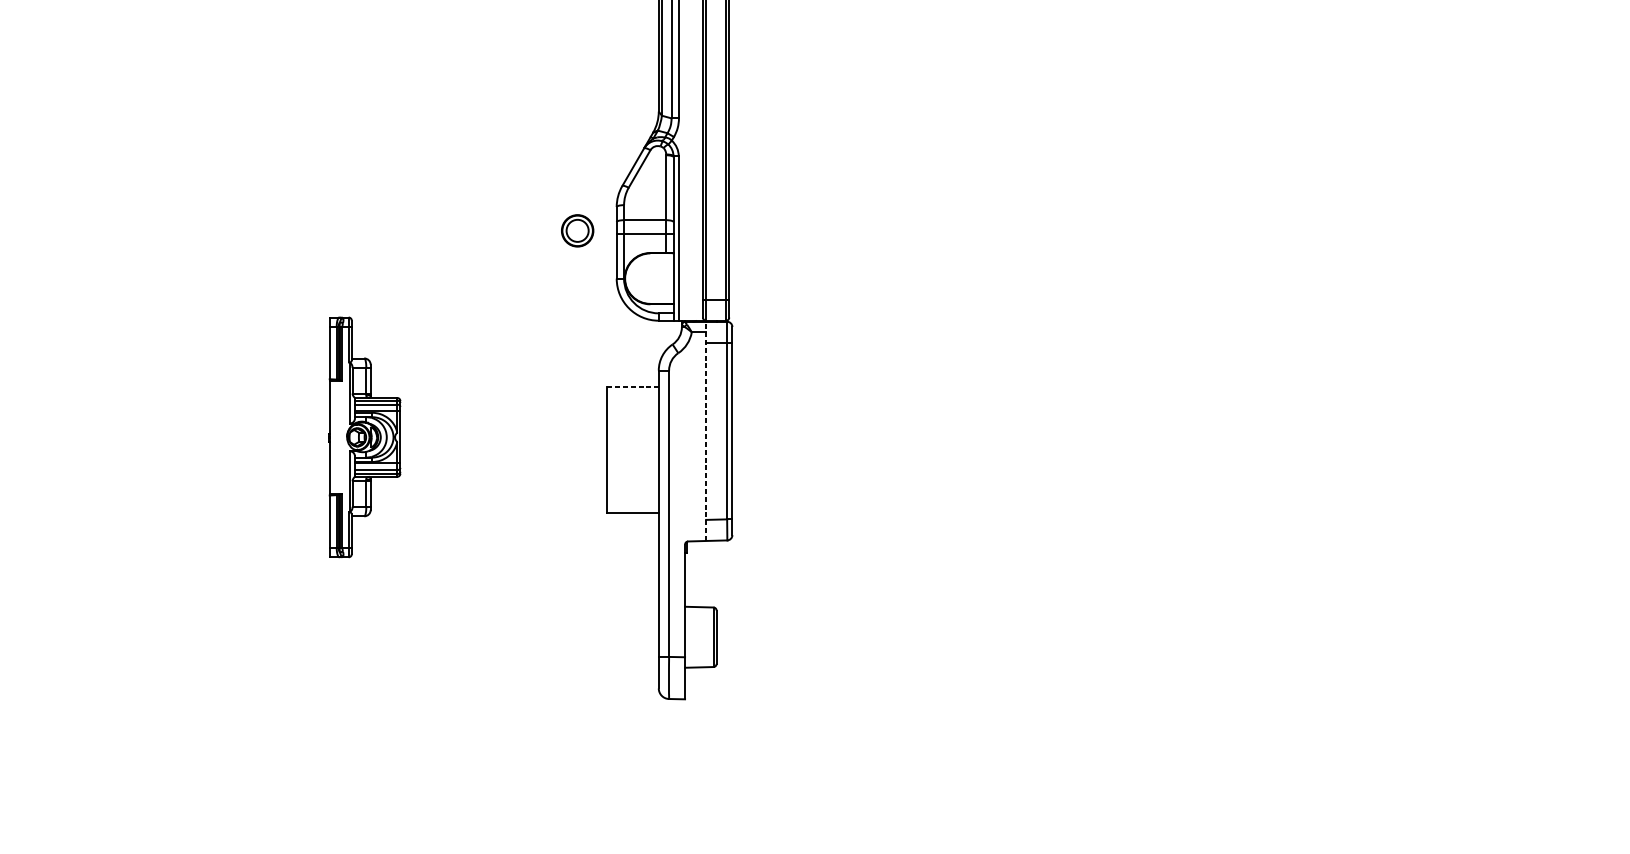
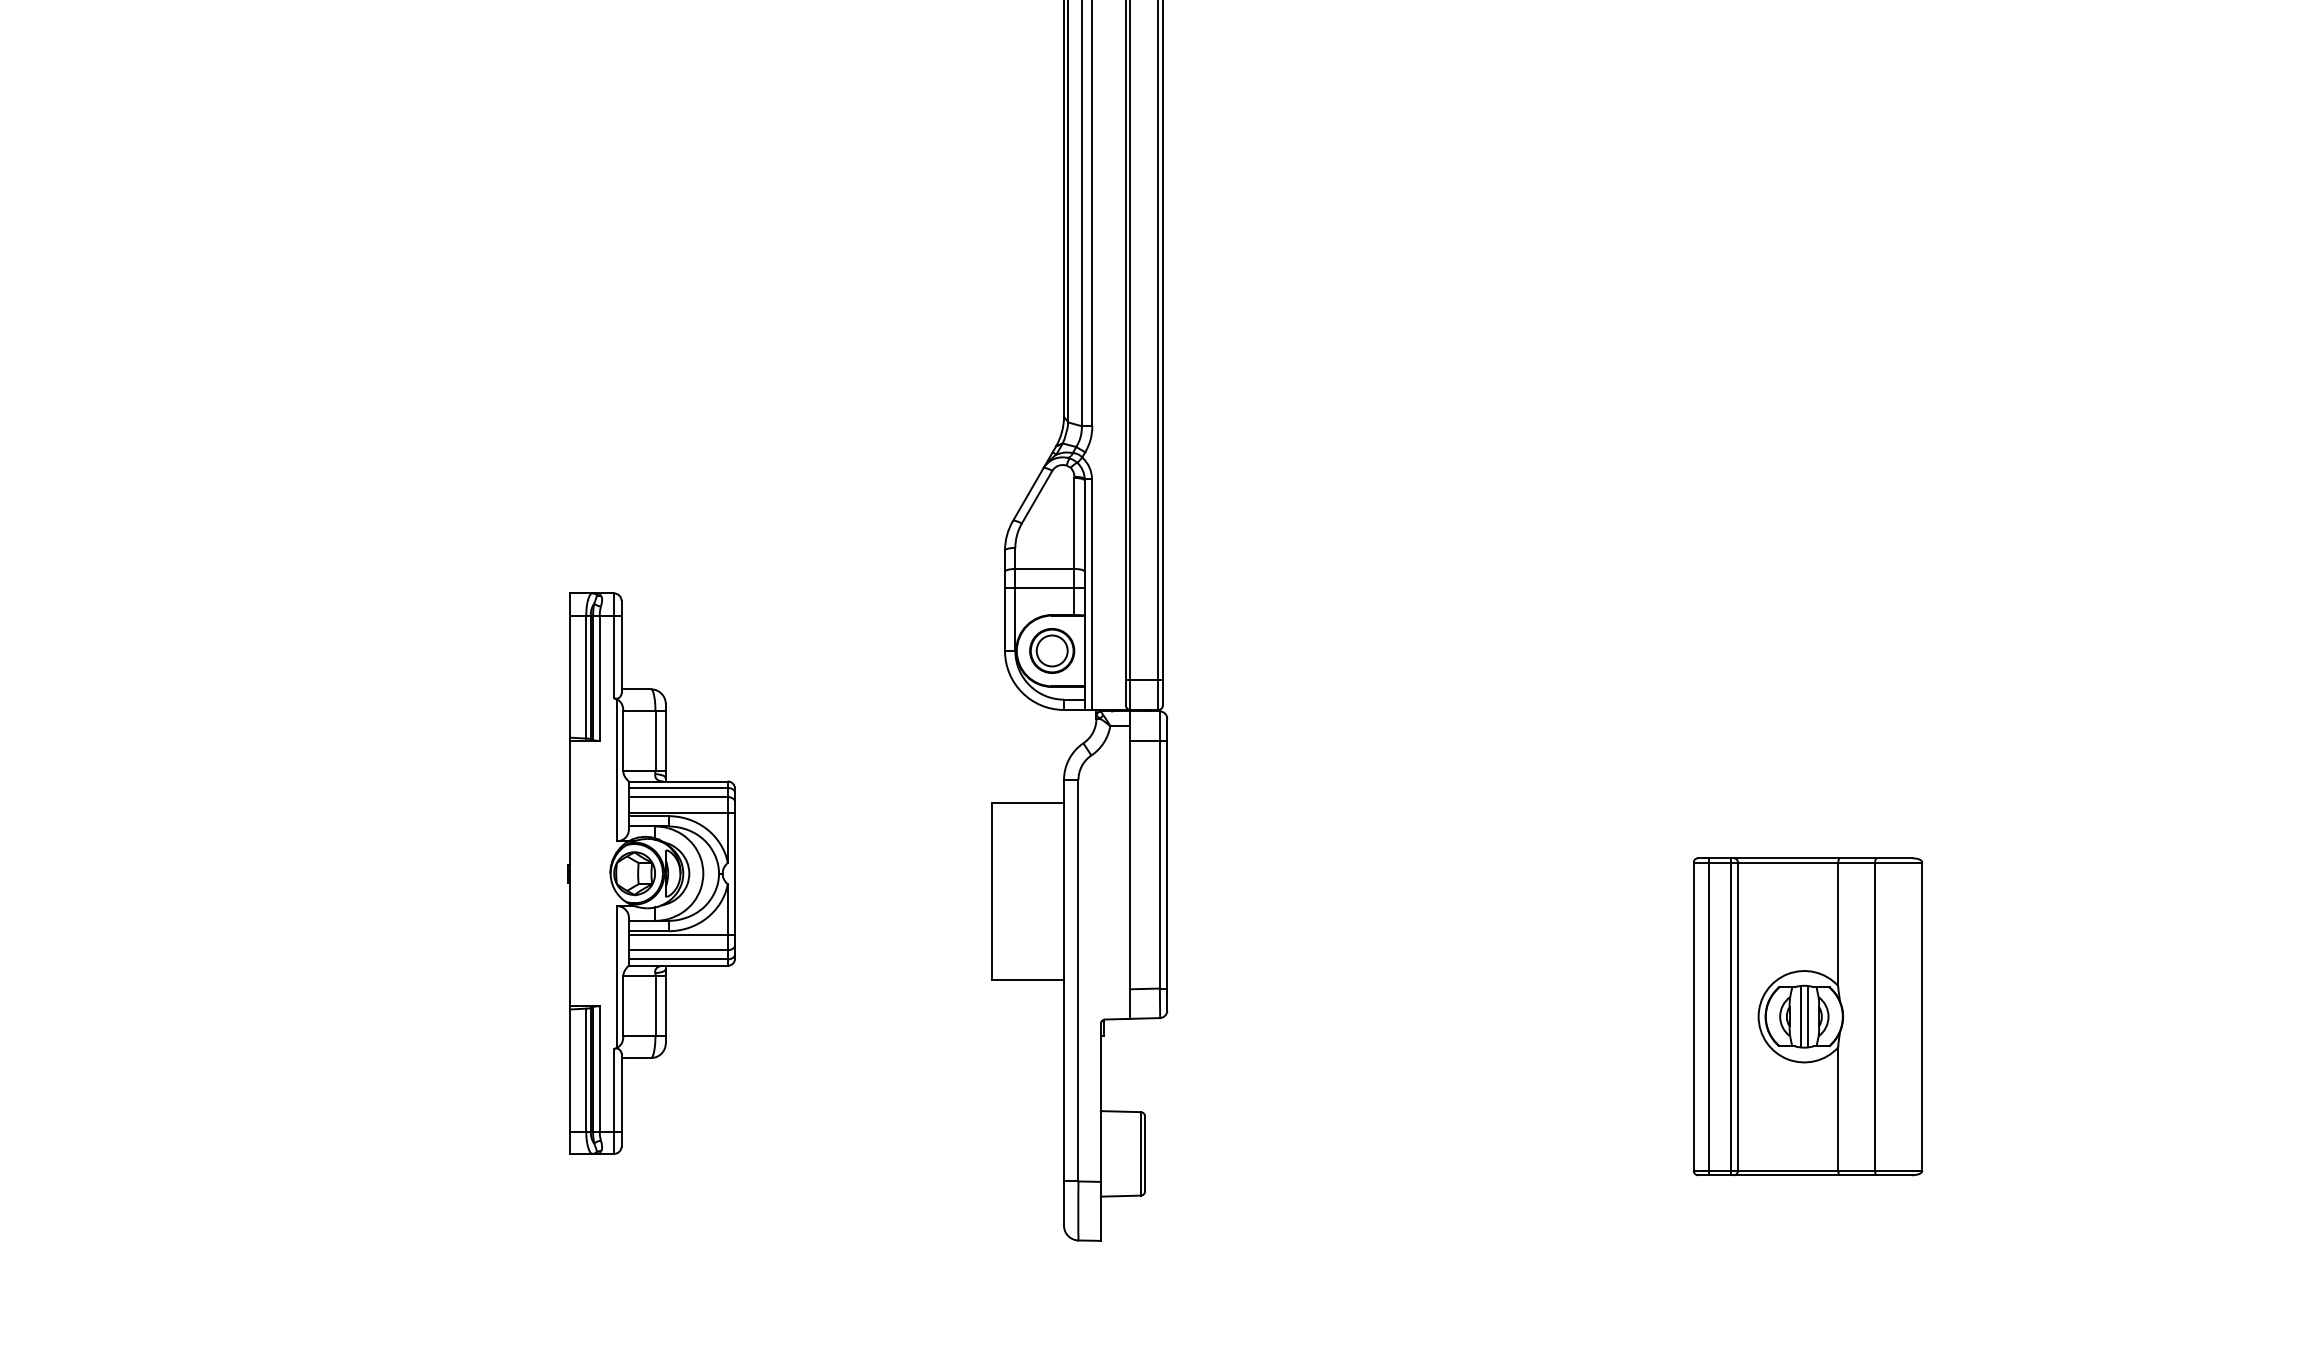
part: (577, 230) -> (1052, 650), moved
line: (633, 386) -> (1028, 802), dashed -> solid
line: (706, 431) -> (1130, 865), dashed -> solid
part: (364, 437) -> (651, 873), size x1.67
part: (1188, 539) -> (1807, 1016), added

